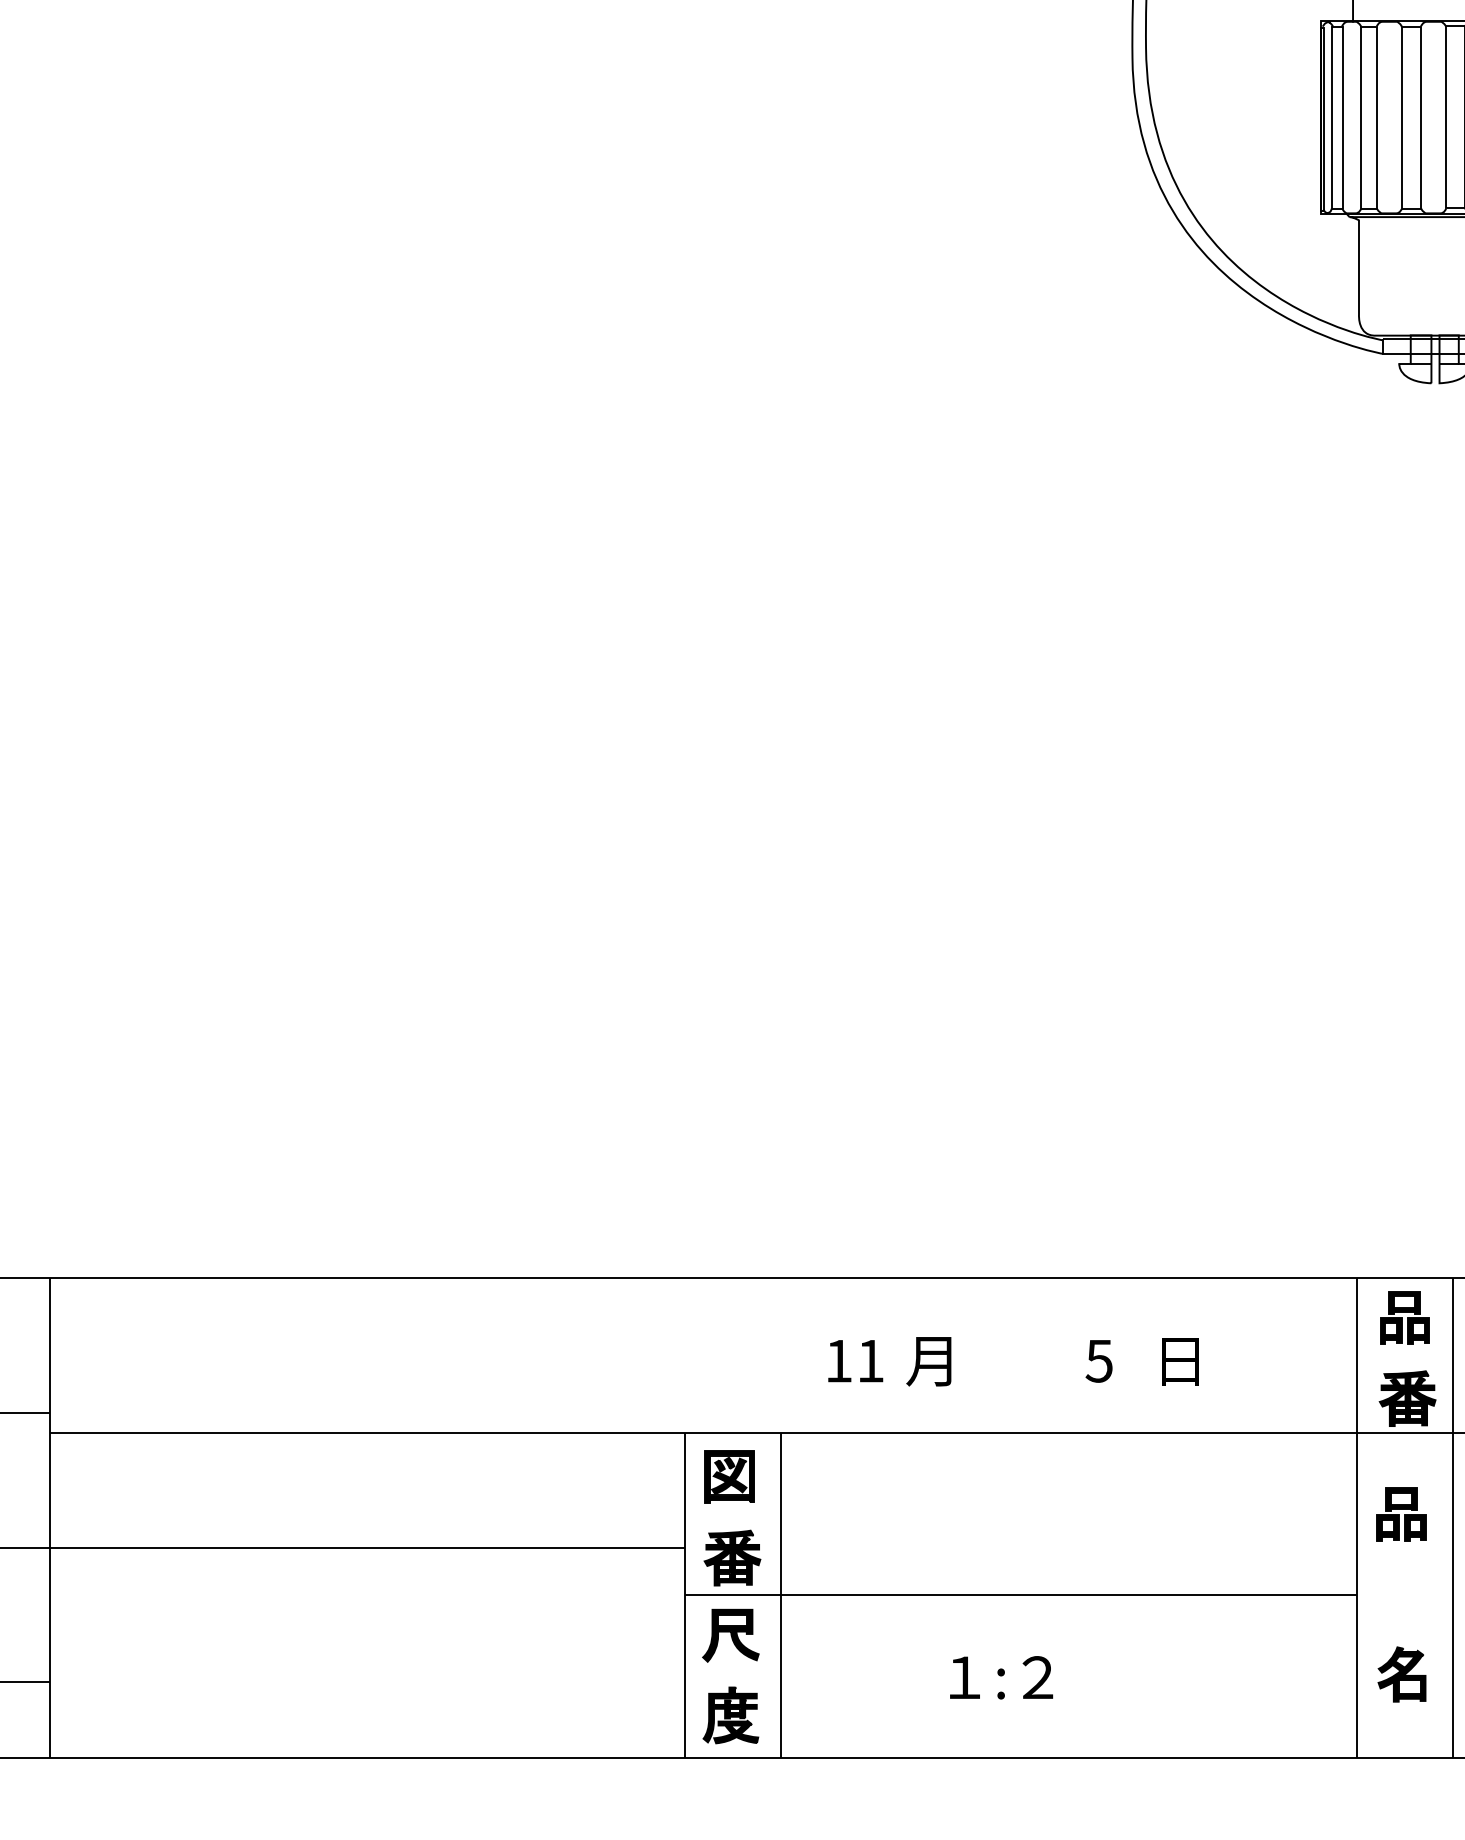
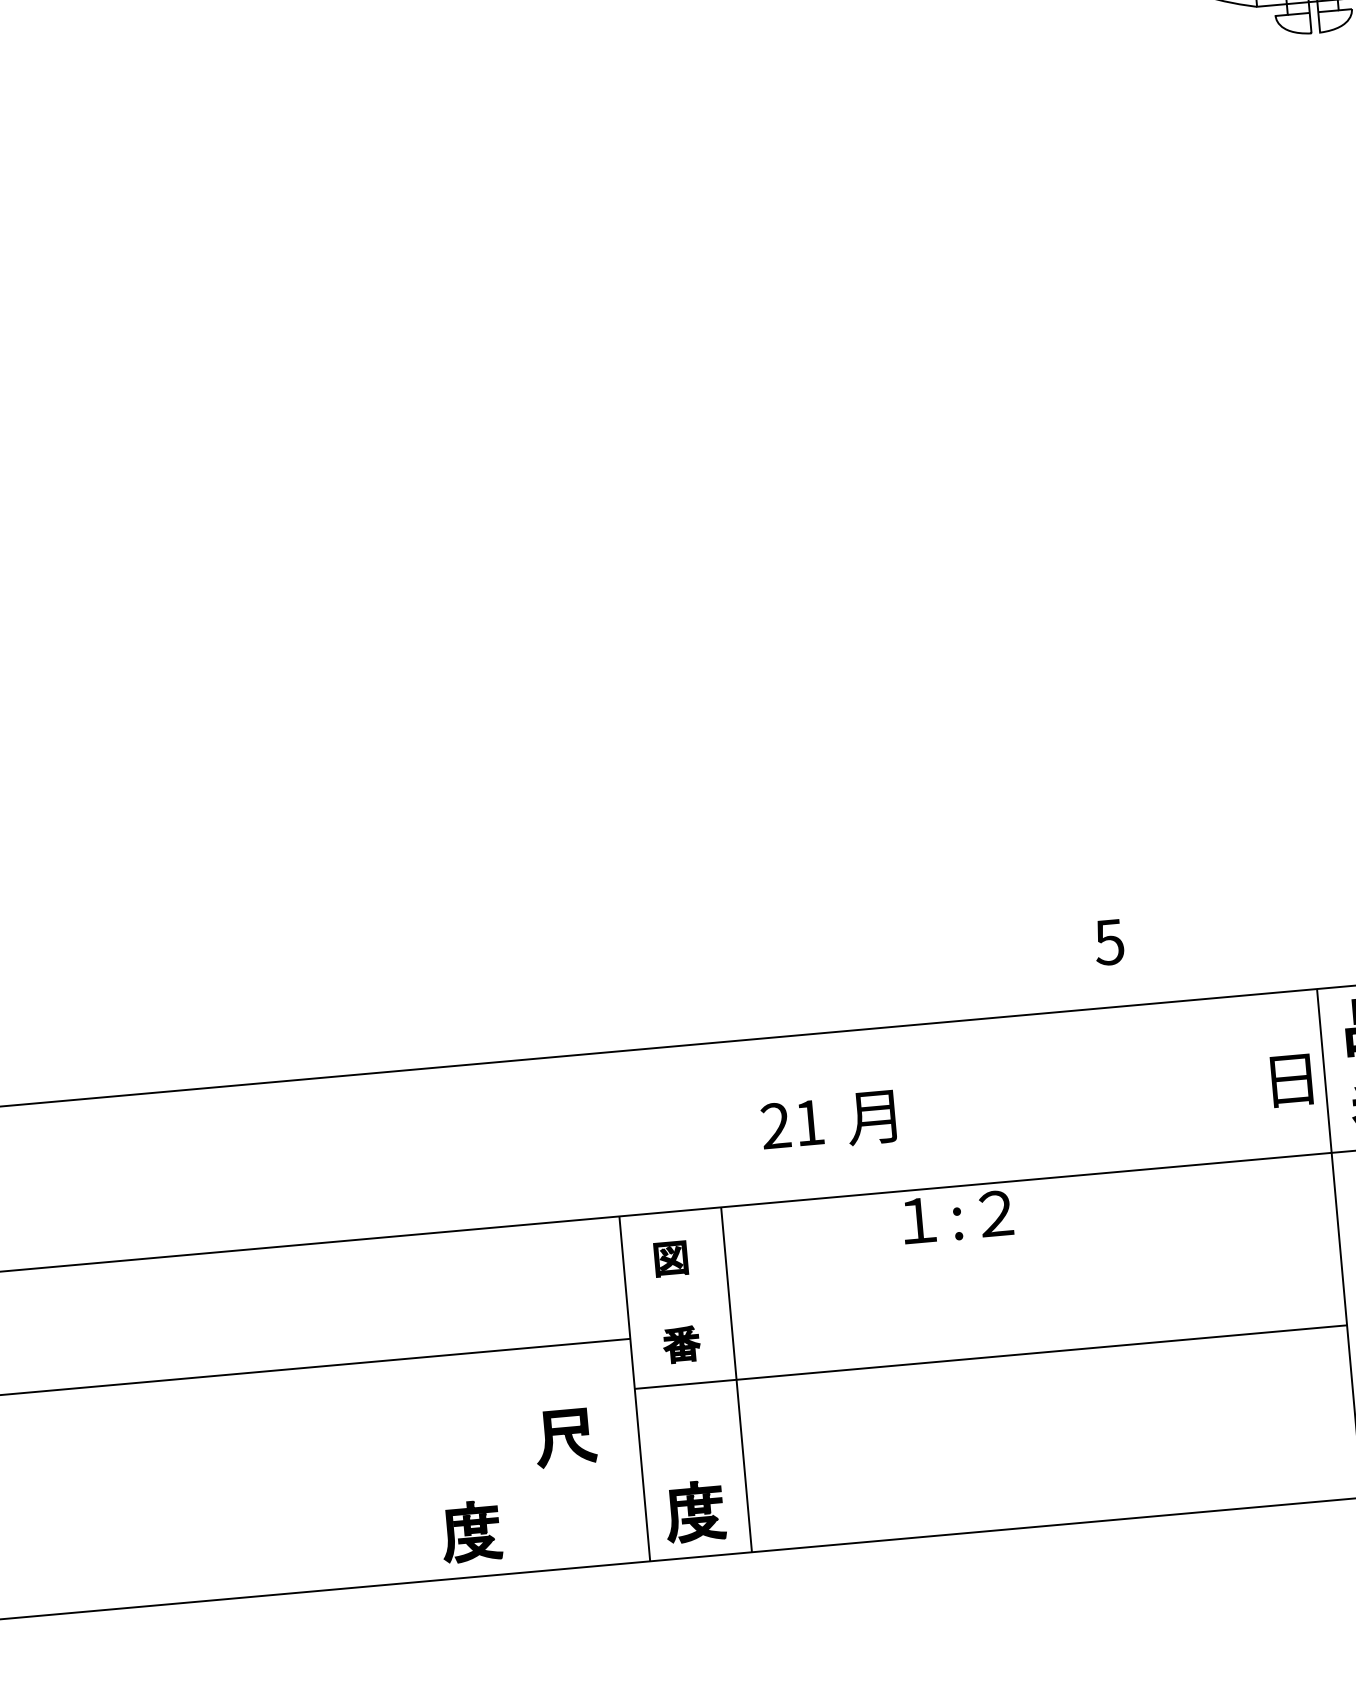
text: (838, 1360) -> (775, 1125), 11 -> 21
text: (1098, 1361) -> (1108, 942), moved
part: (1180, 1361) -> (1291, 1080), moved
part: (729, 1476) -> (670, 1258), size x0.6
part: (732, 1557) -> (681, 1344), size x0.6
part: (730, 1635) -> (565, 1437), moved
text: (1001, 1677) -> (957, 1216), moved
part: (519, 1715) -> (470, 1531), added

